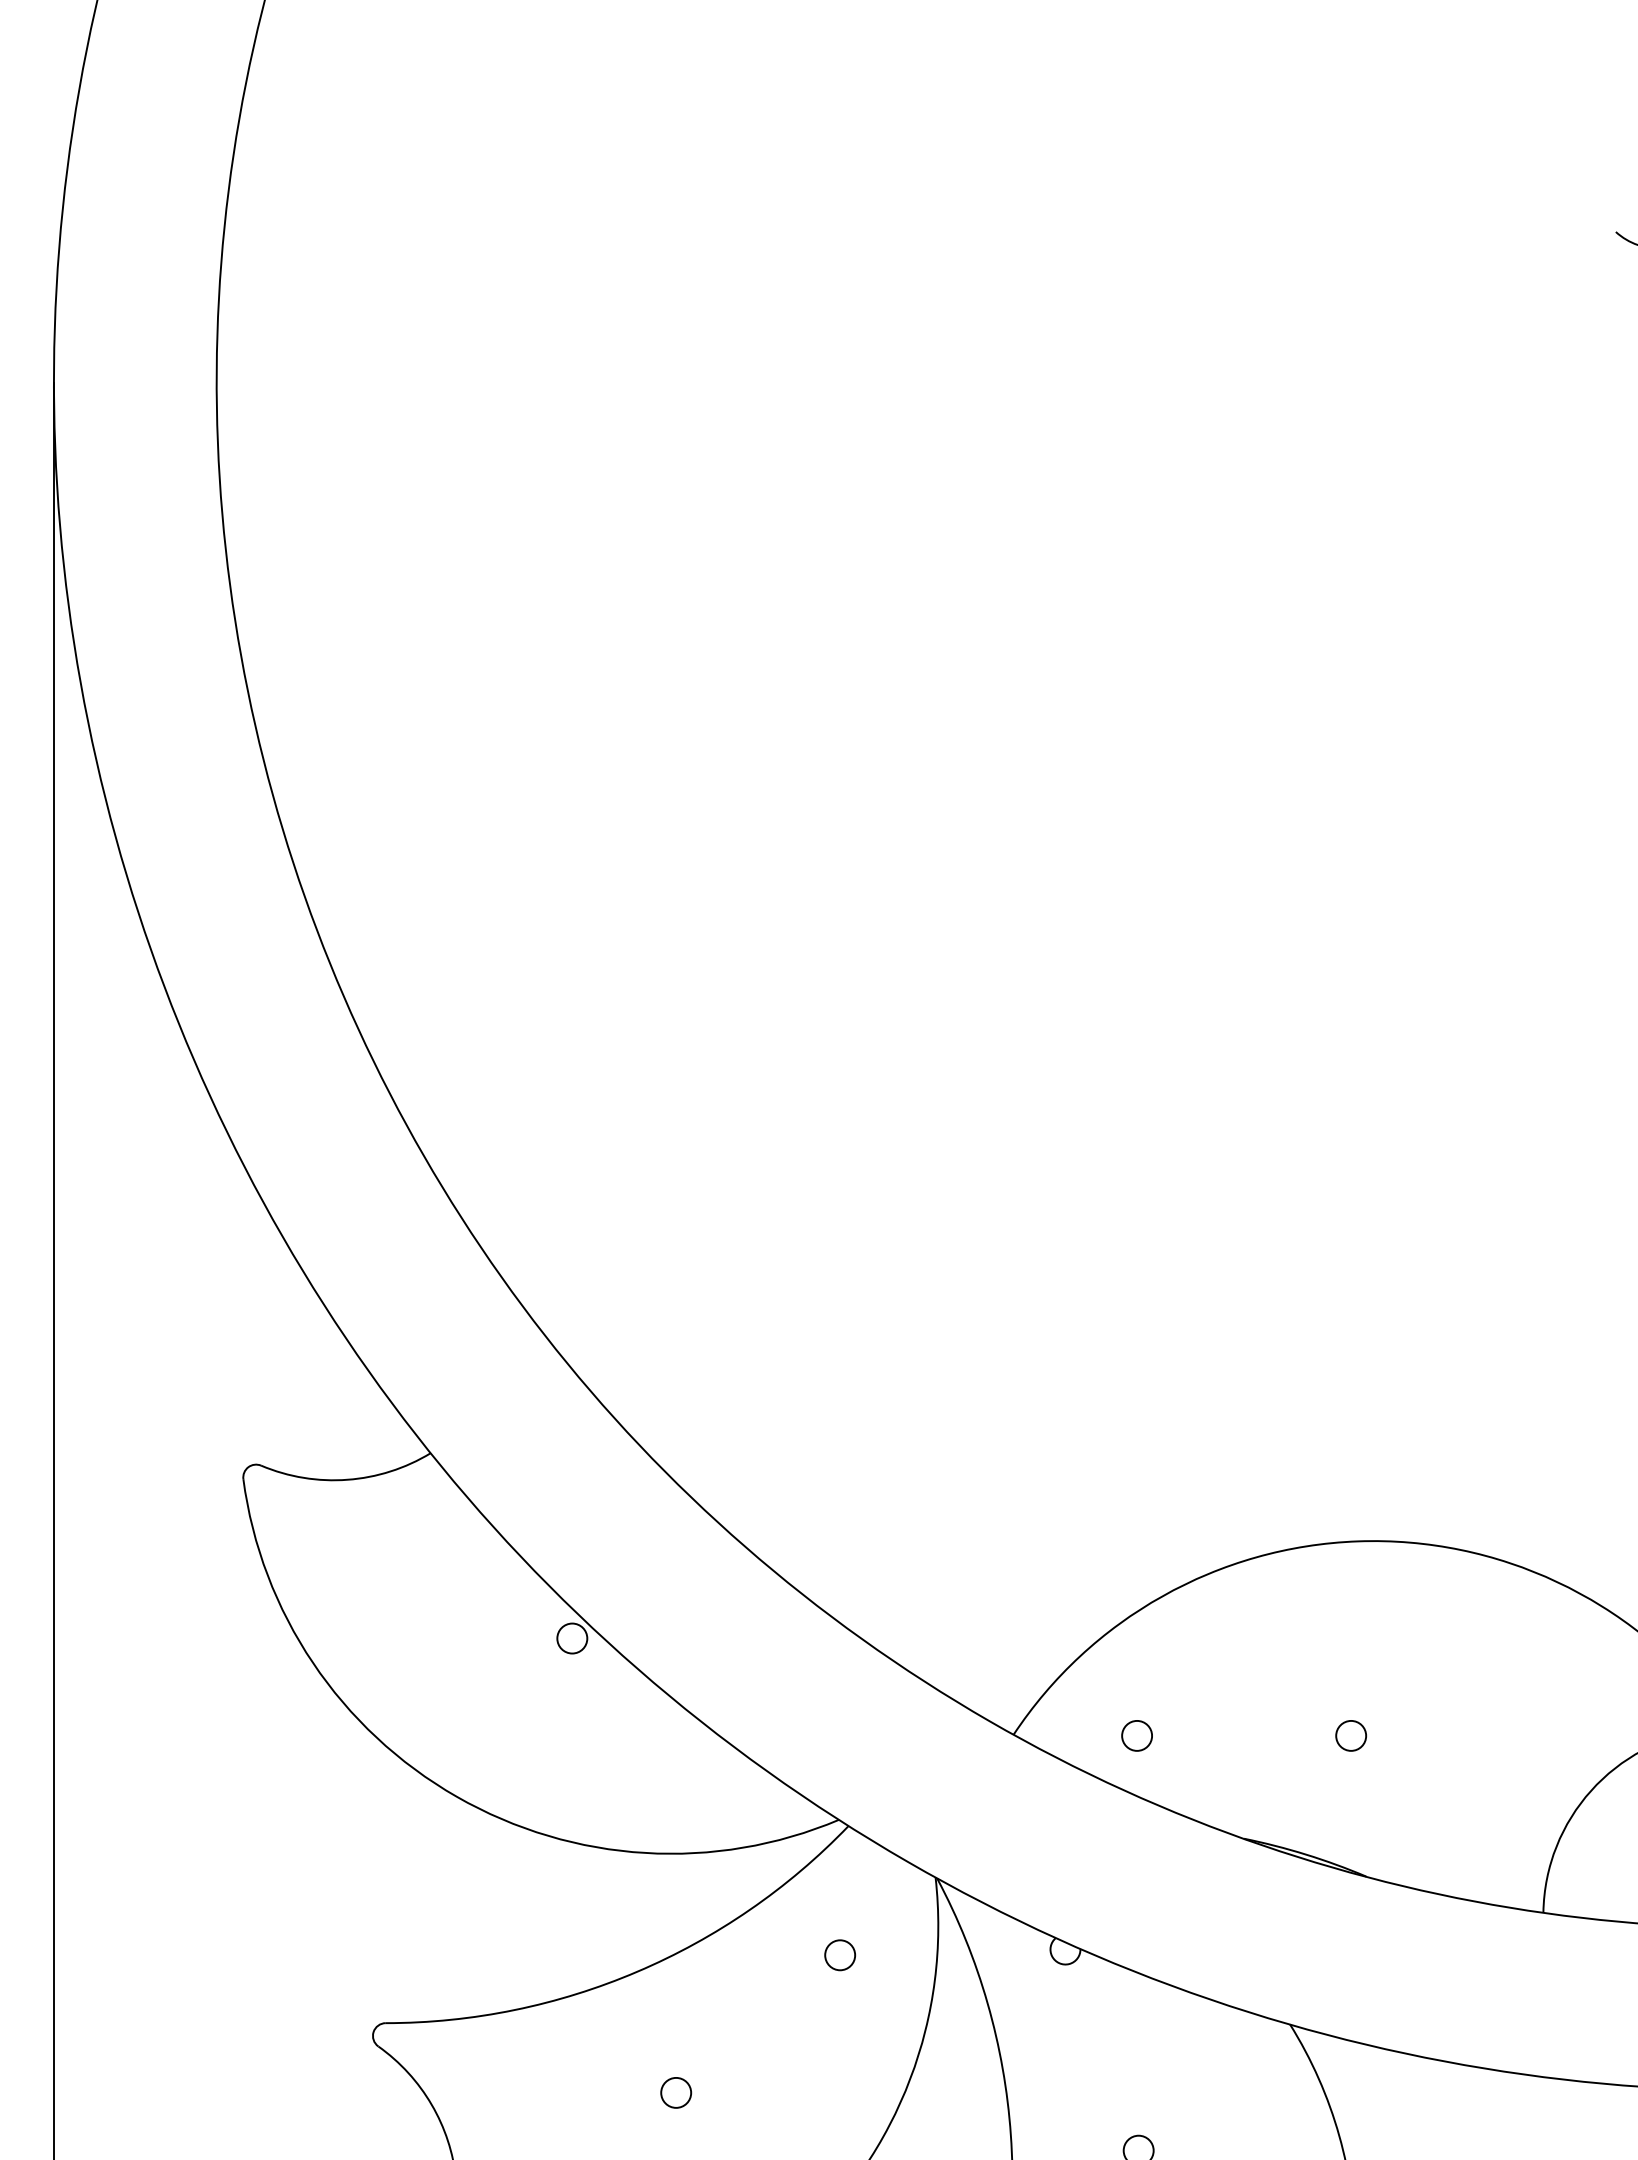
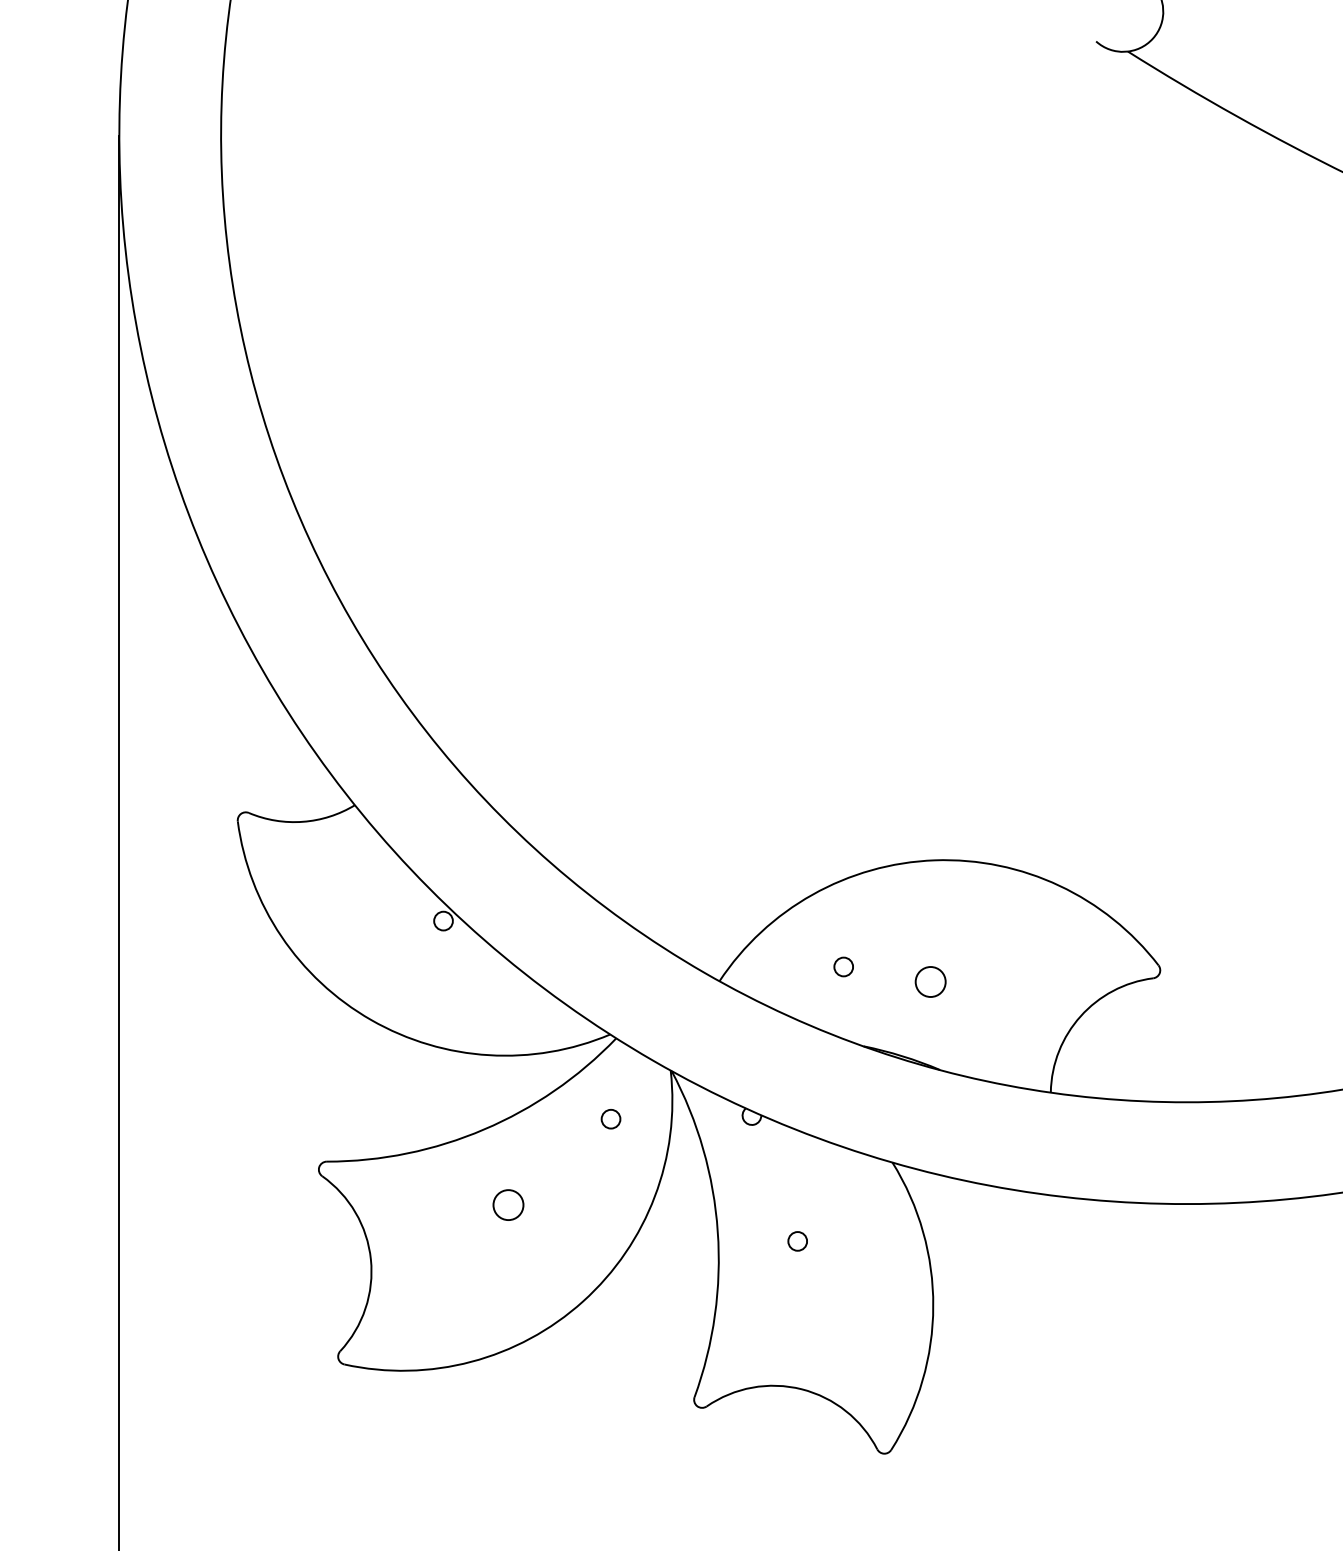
circle: (1136, 1735) -> (843, 966), moved
circle: (1350, 1735) -> (930, 981), size x1.6
circle: (676, 2093) -> (508, 1205), size x1.6

